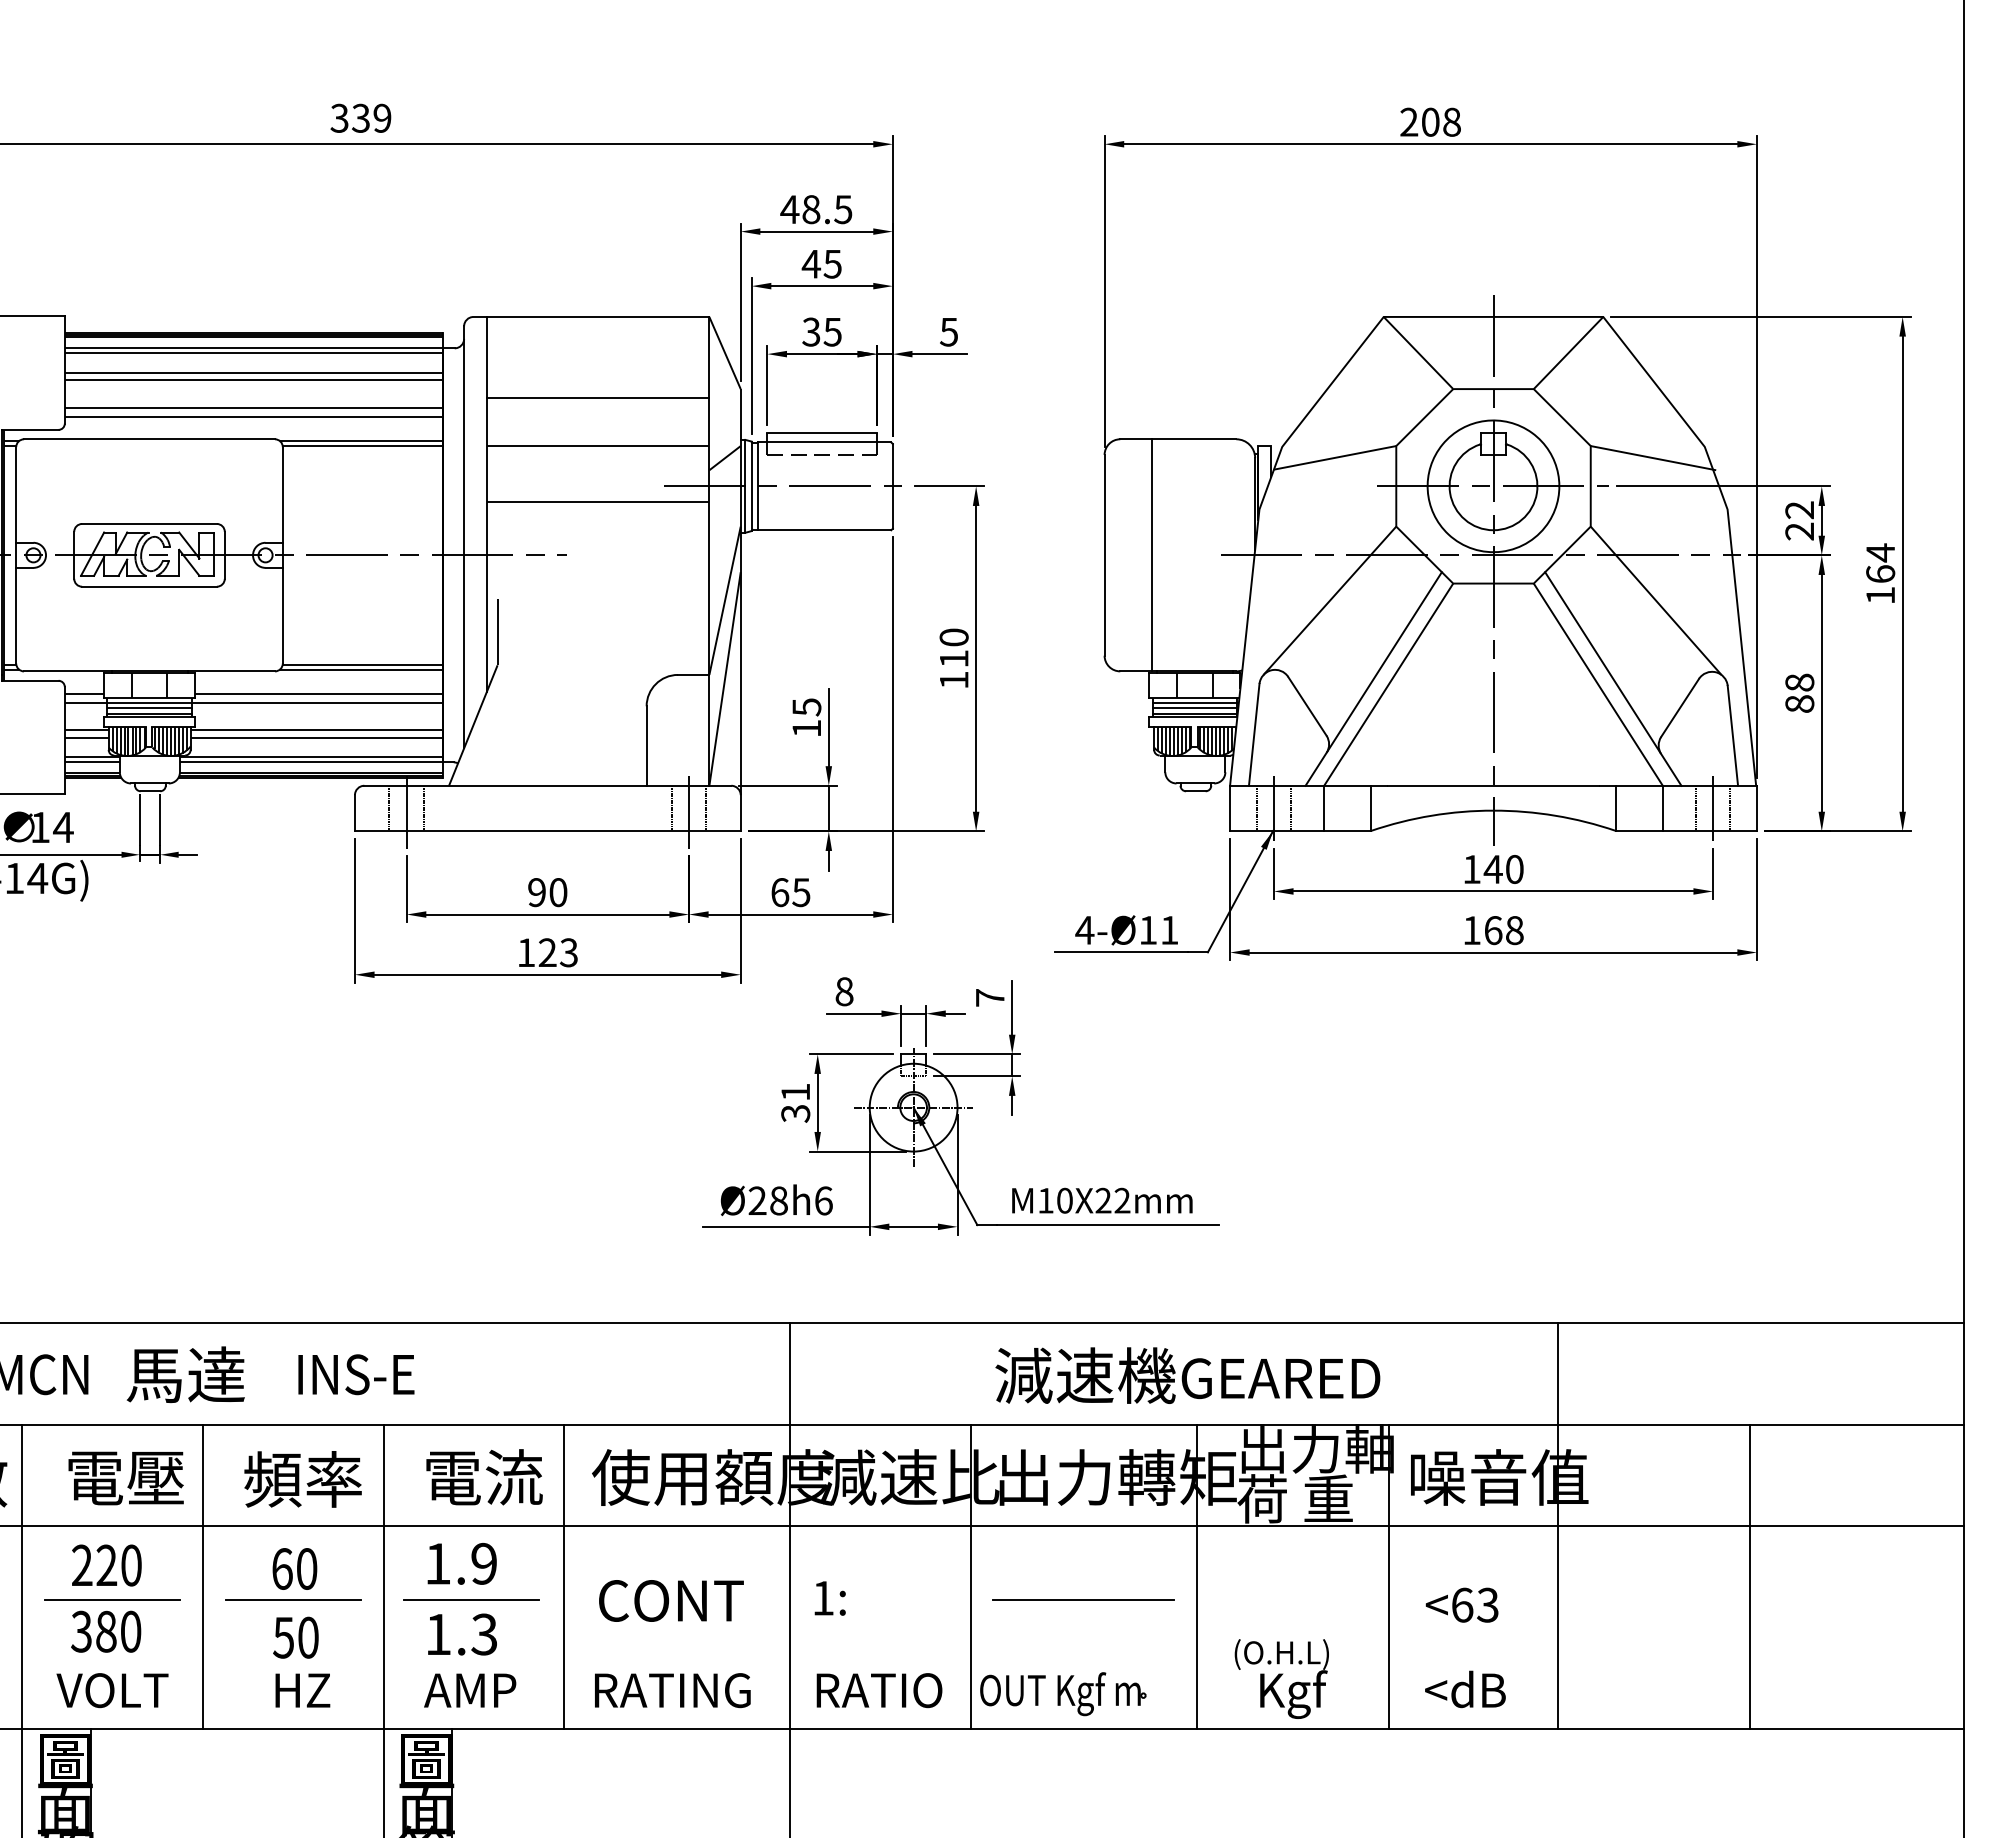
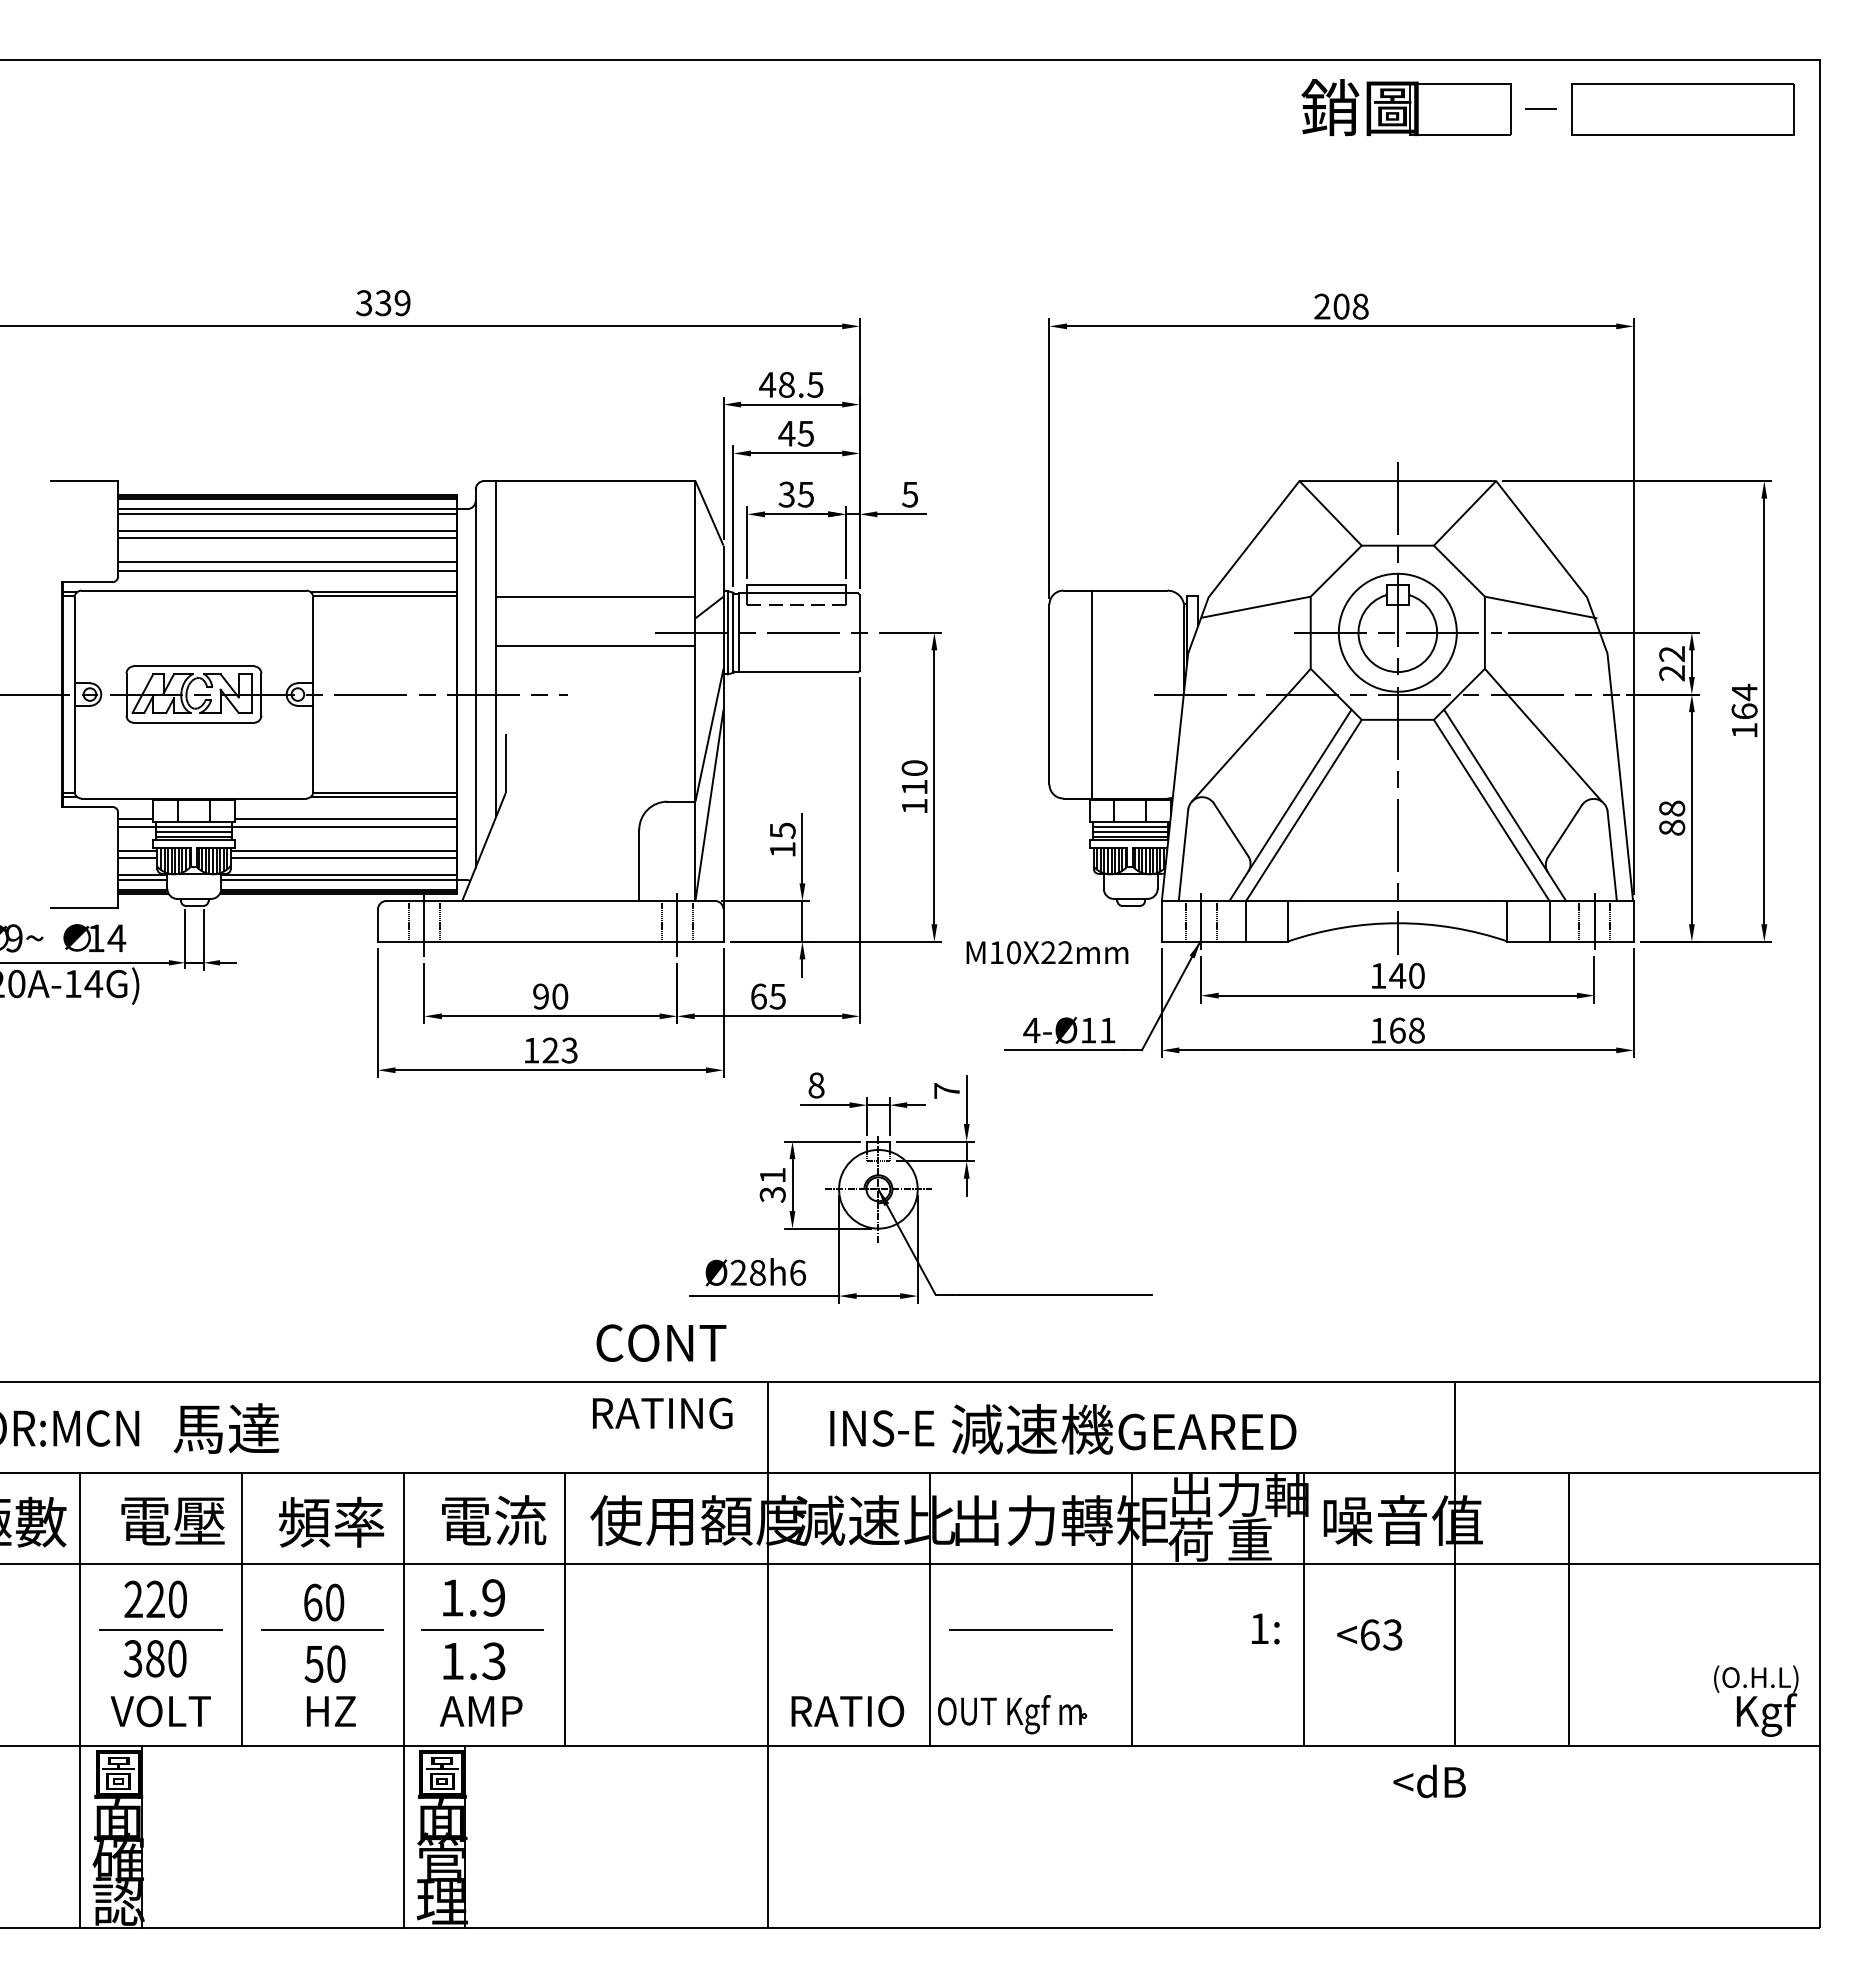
line: (597, 397) -> (595, 553), removed
text: (1102, 1200) -> (1047, 952), moved
text: (356, 1374) -> (882, 1428), moved
line: (1749, 1576) -> (1569, 1609), moved
text: (830, 1597) -> (1265, 1628), moved
text: (671, 1600) -> (661, 1342), moved
text: (1282, 1678) -> (1756, 1700), moved
text: (1465, 1689) -> (1429, 1781), moved
text: (672, 1690) -> (662, 1413), moved

